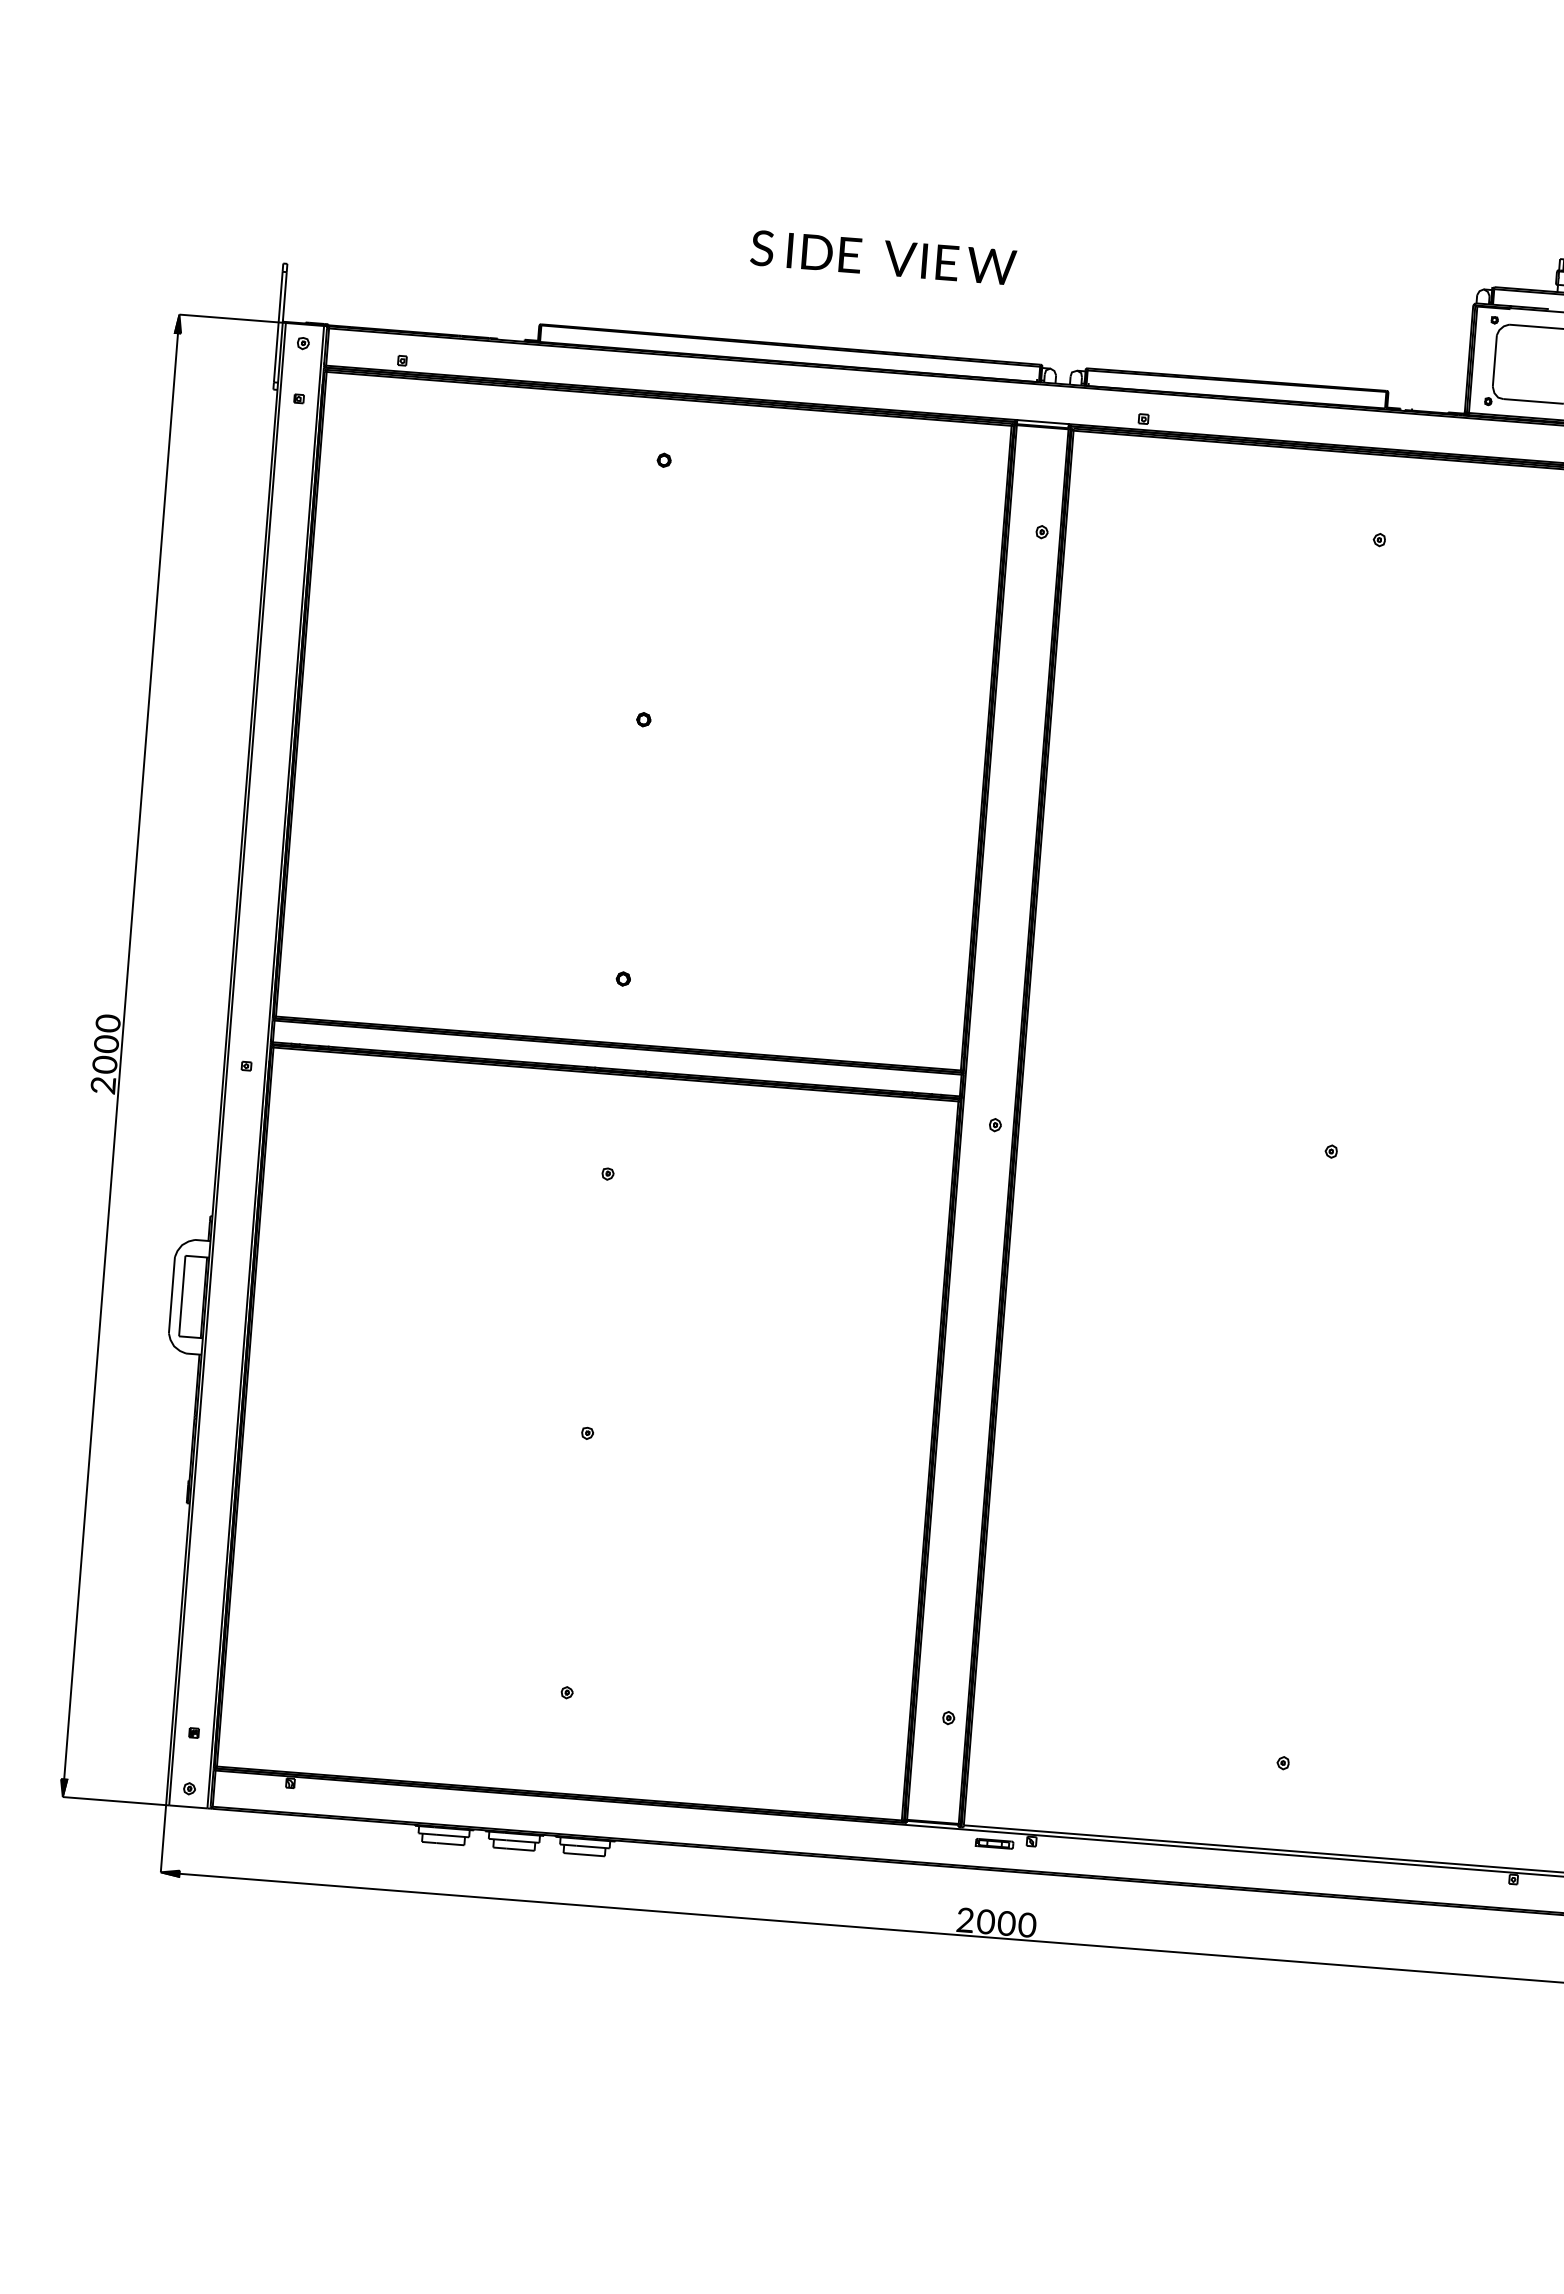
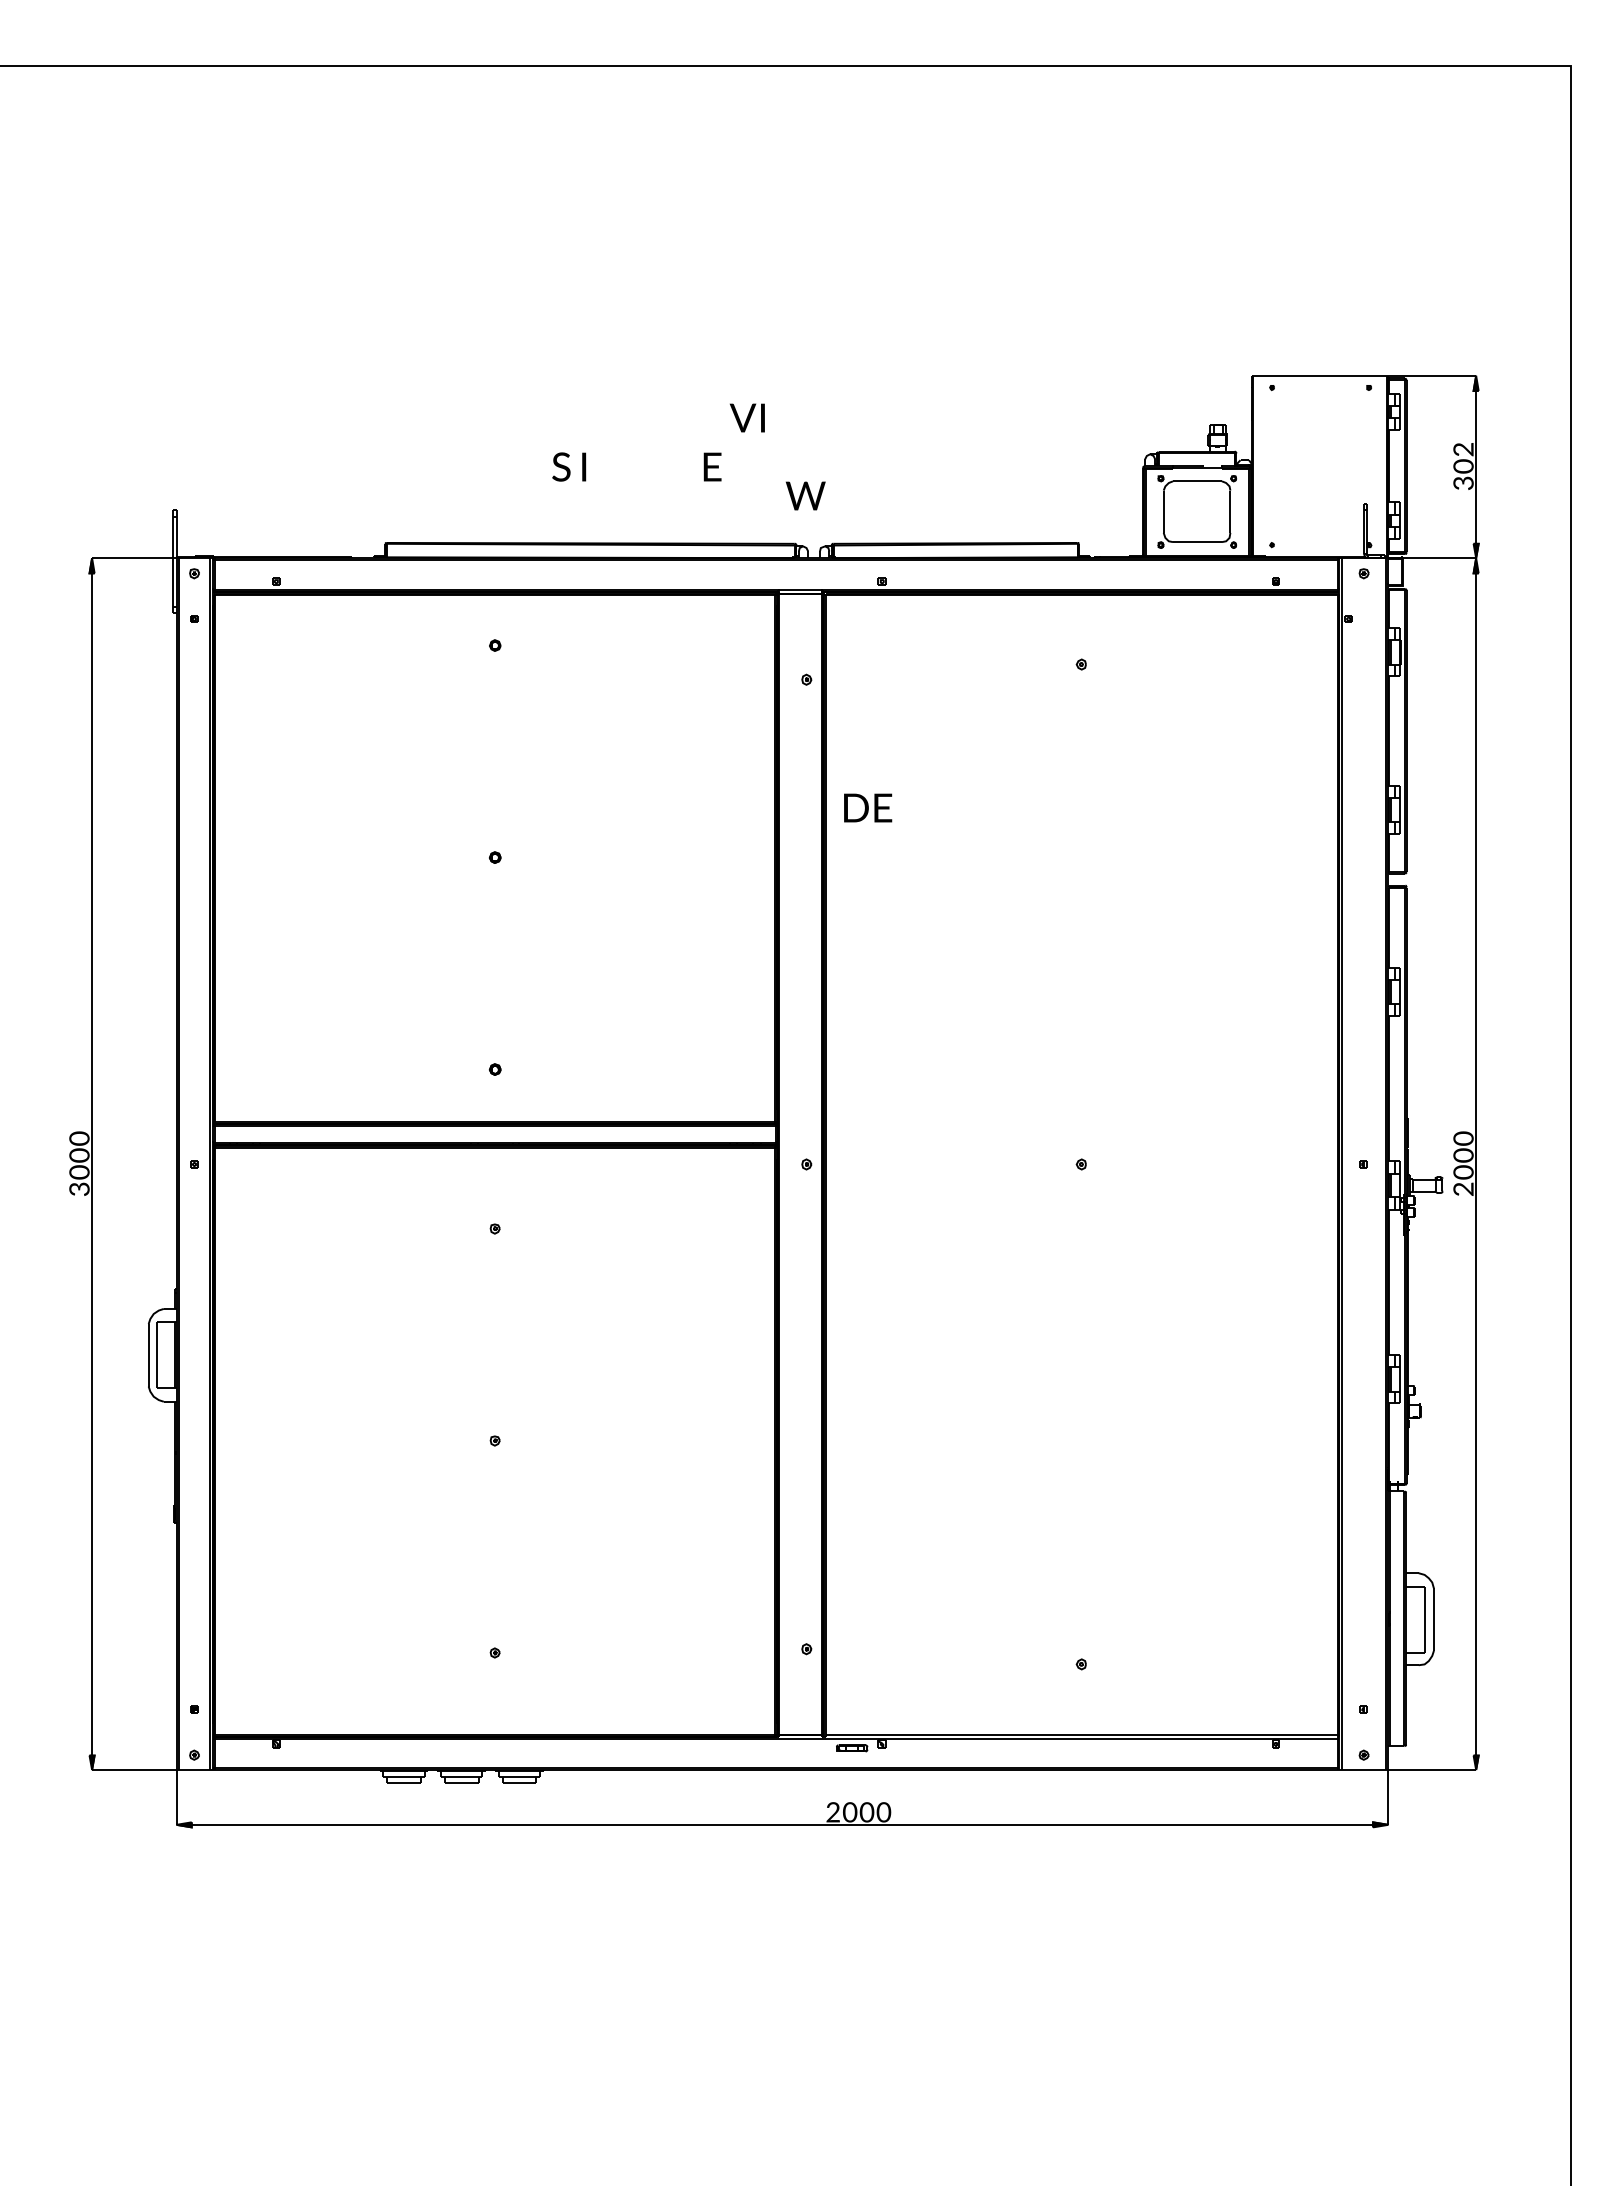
text: (832, 253) -> (868, 807), moved
text: (905, 258) -> (747, 417), moved
text: (991, 265) -> (805, 495), moved
text: (105, 1084) -> (81, 1188), 2 -> 3

